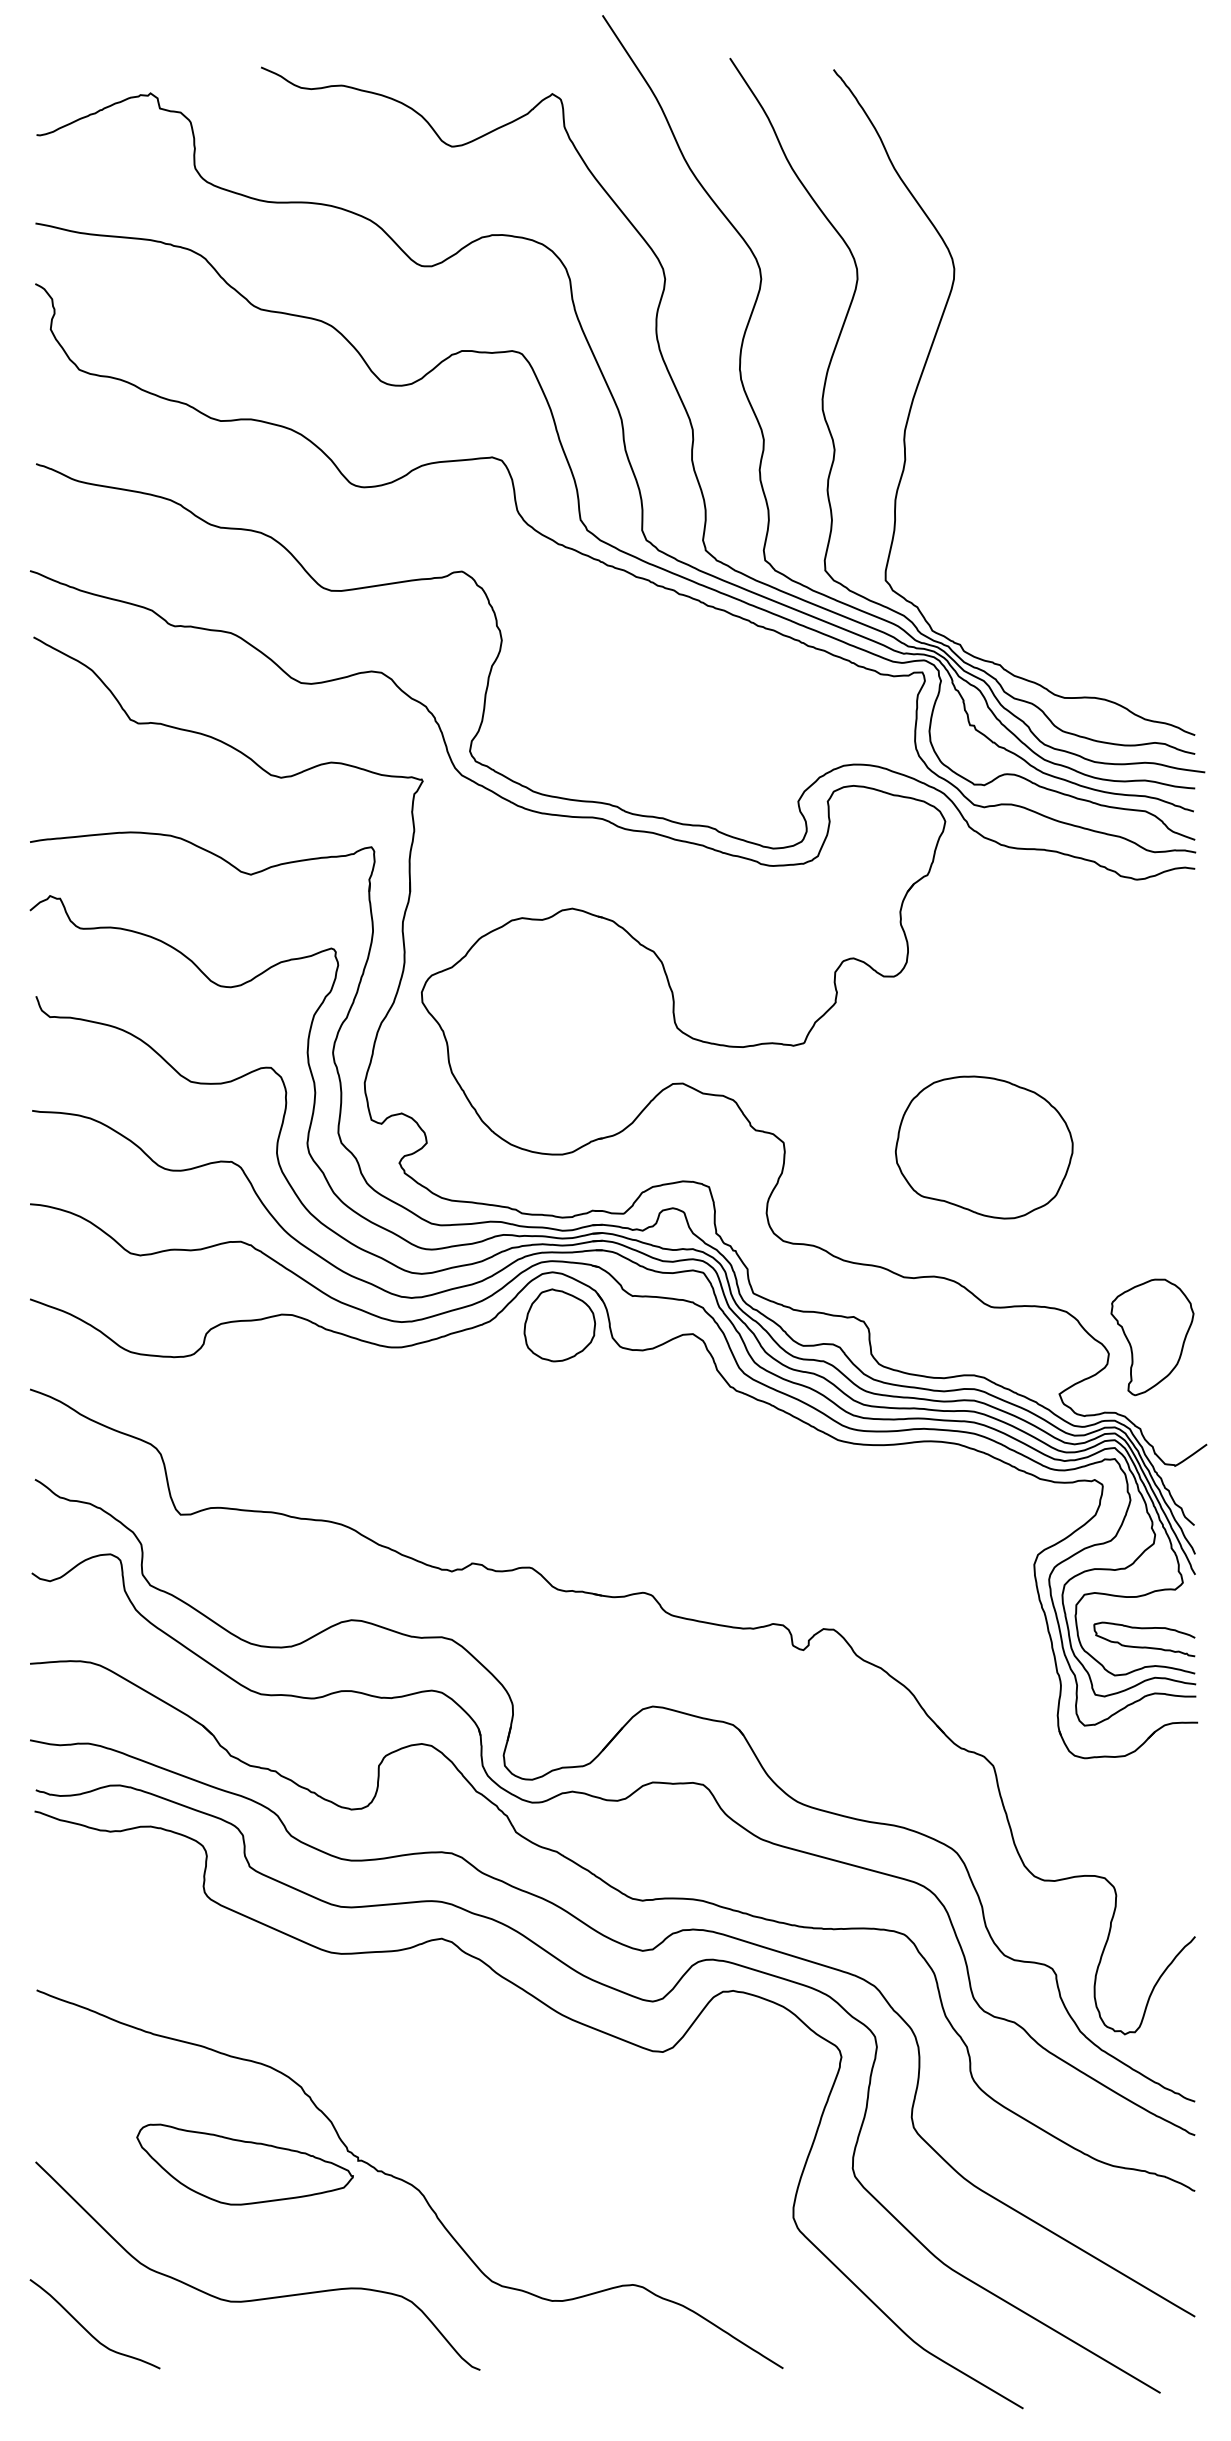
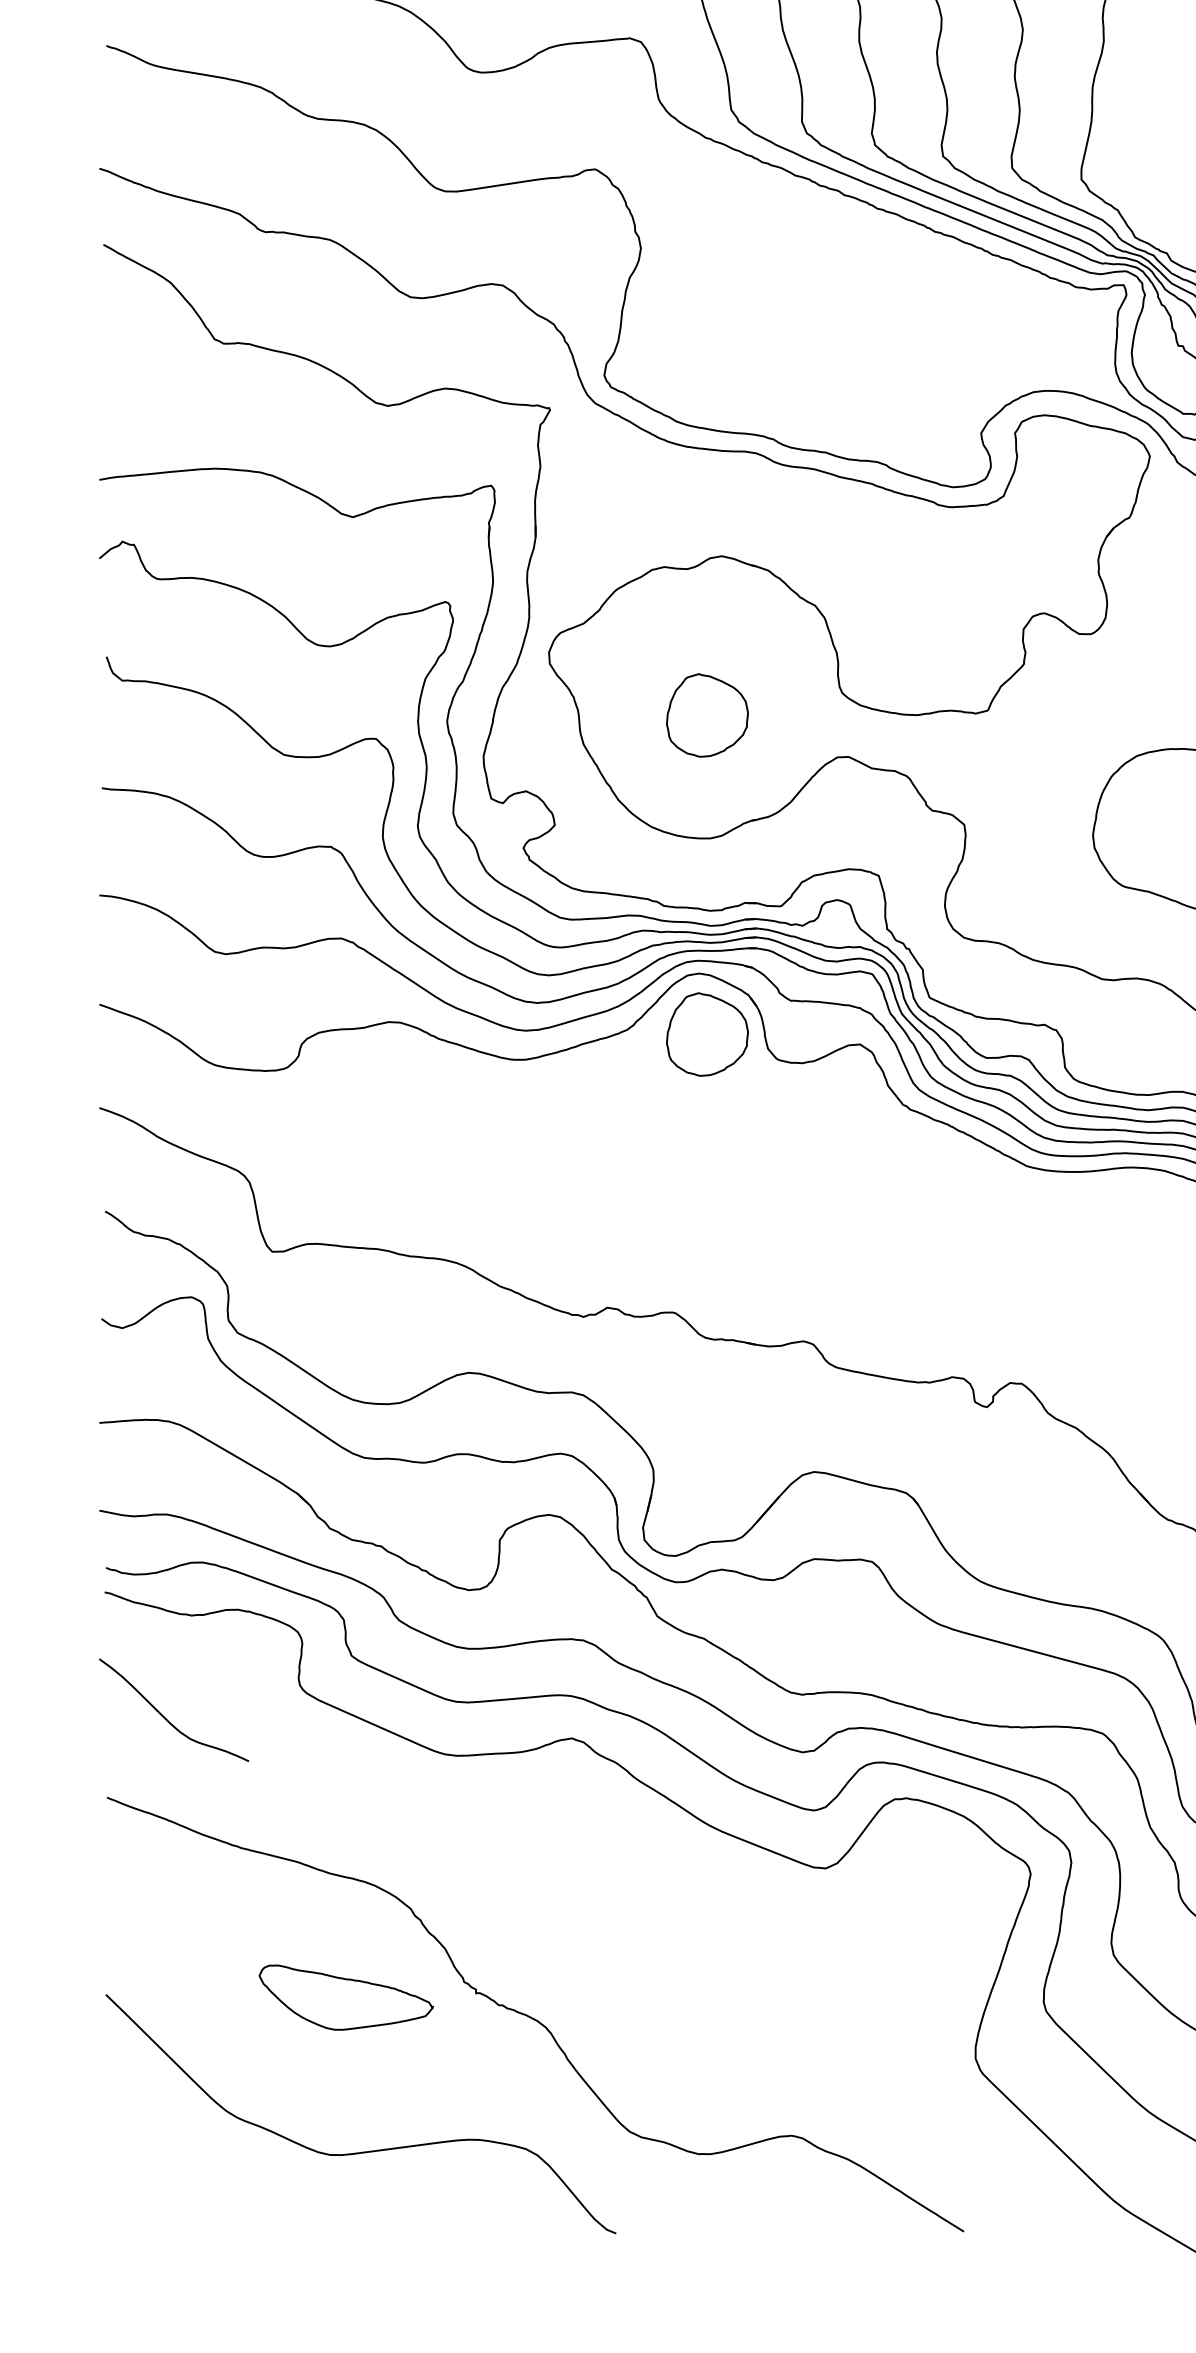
part: (559, 1047) -> (707, 715), added
part: (244, 2164) -> (345, 1997), size x0.7
curve: (87, 2330) -> (165, 1717), moved

